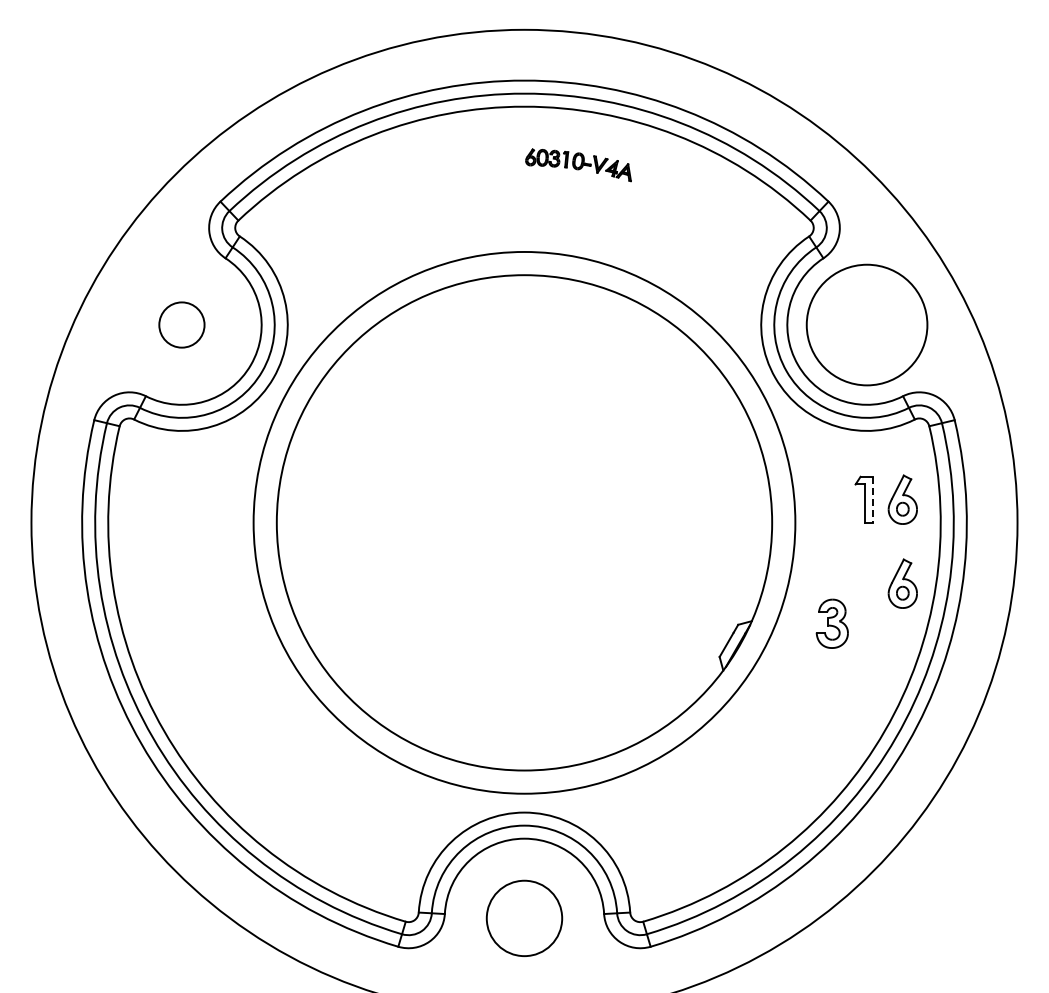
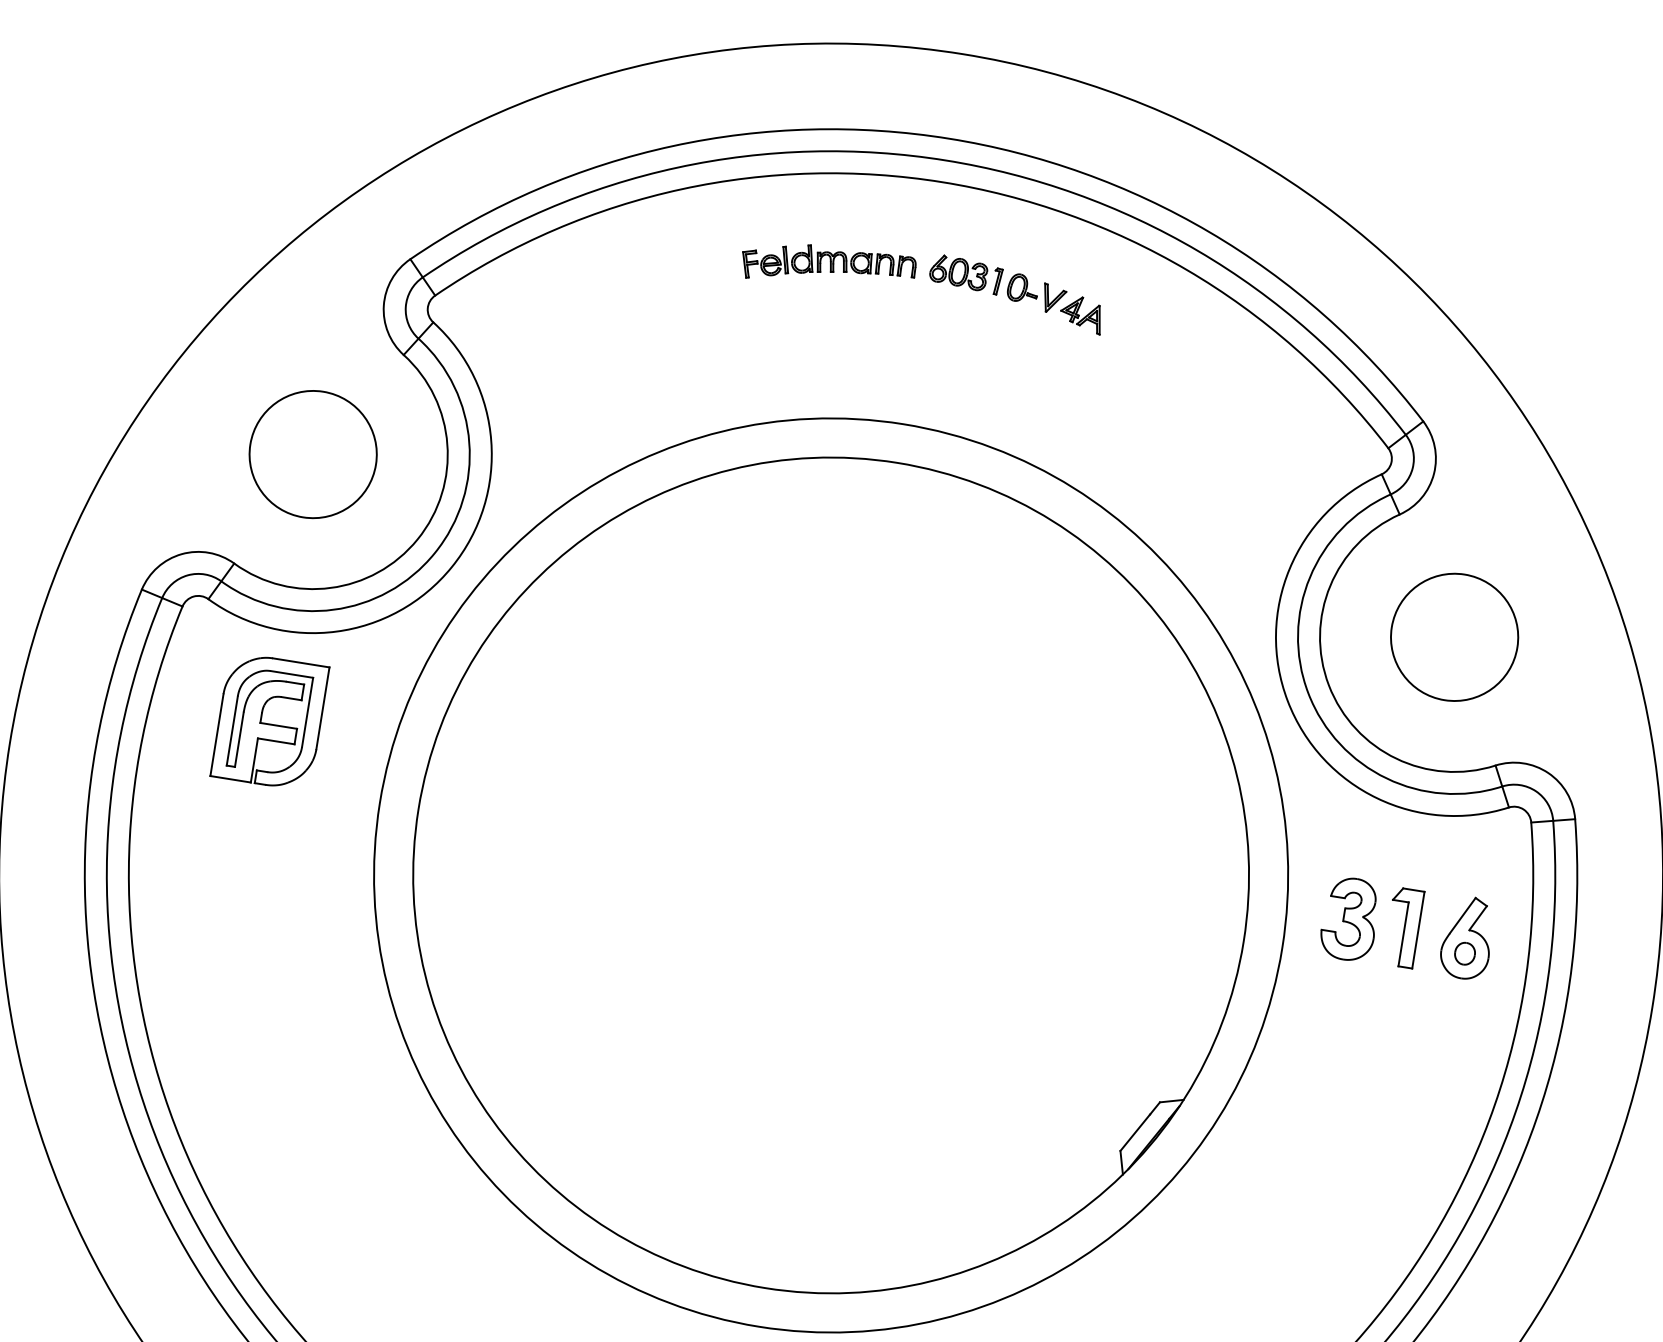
part: (465, 167) -> (827, 267), added
circle: (181, 324) -> (312, 453), size x1.67
circle: (866, 324) -> (1453, 636), size x0.62
part: (181, 485) -> (269, 721), added
line: (873, 500) -> (1418, 931), dashed -> solid
part: (902, 583) -> (1444, 1077), removed
part: (831, 623) -> (1348, 918), moved

